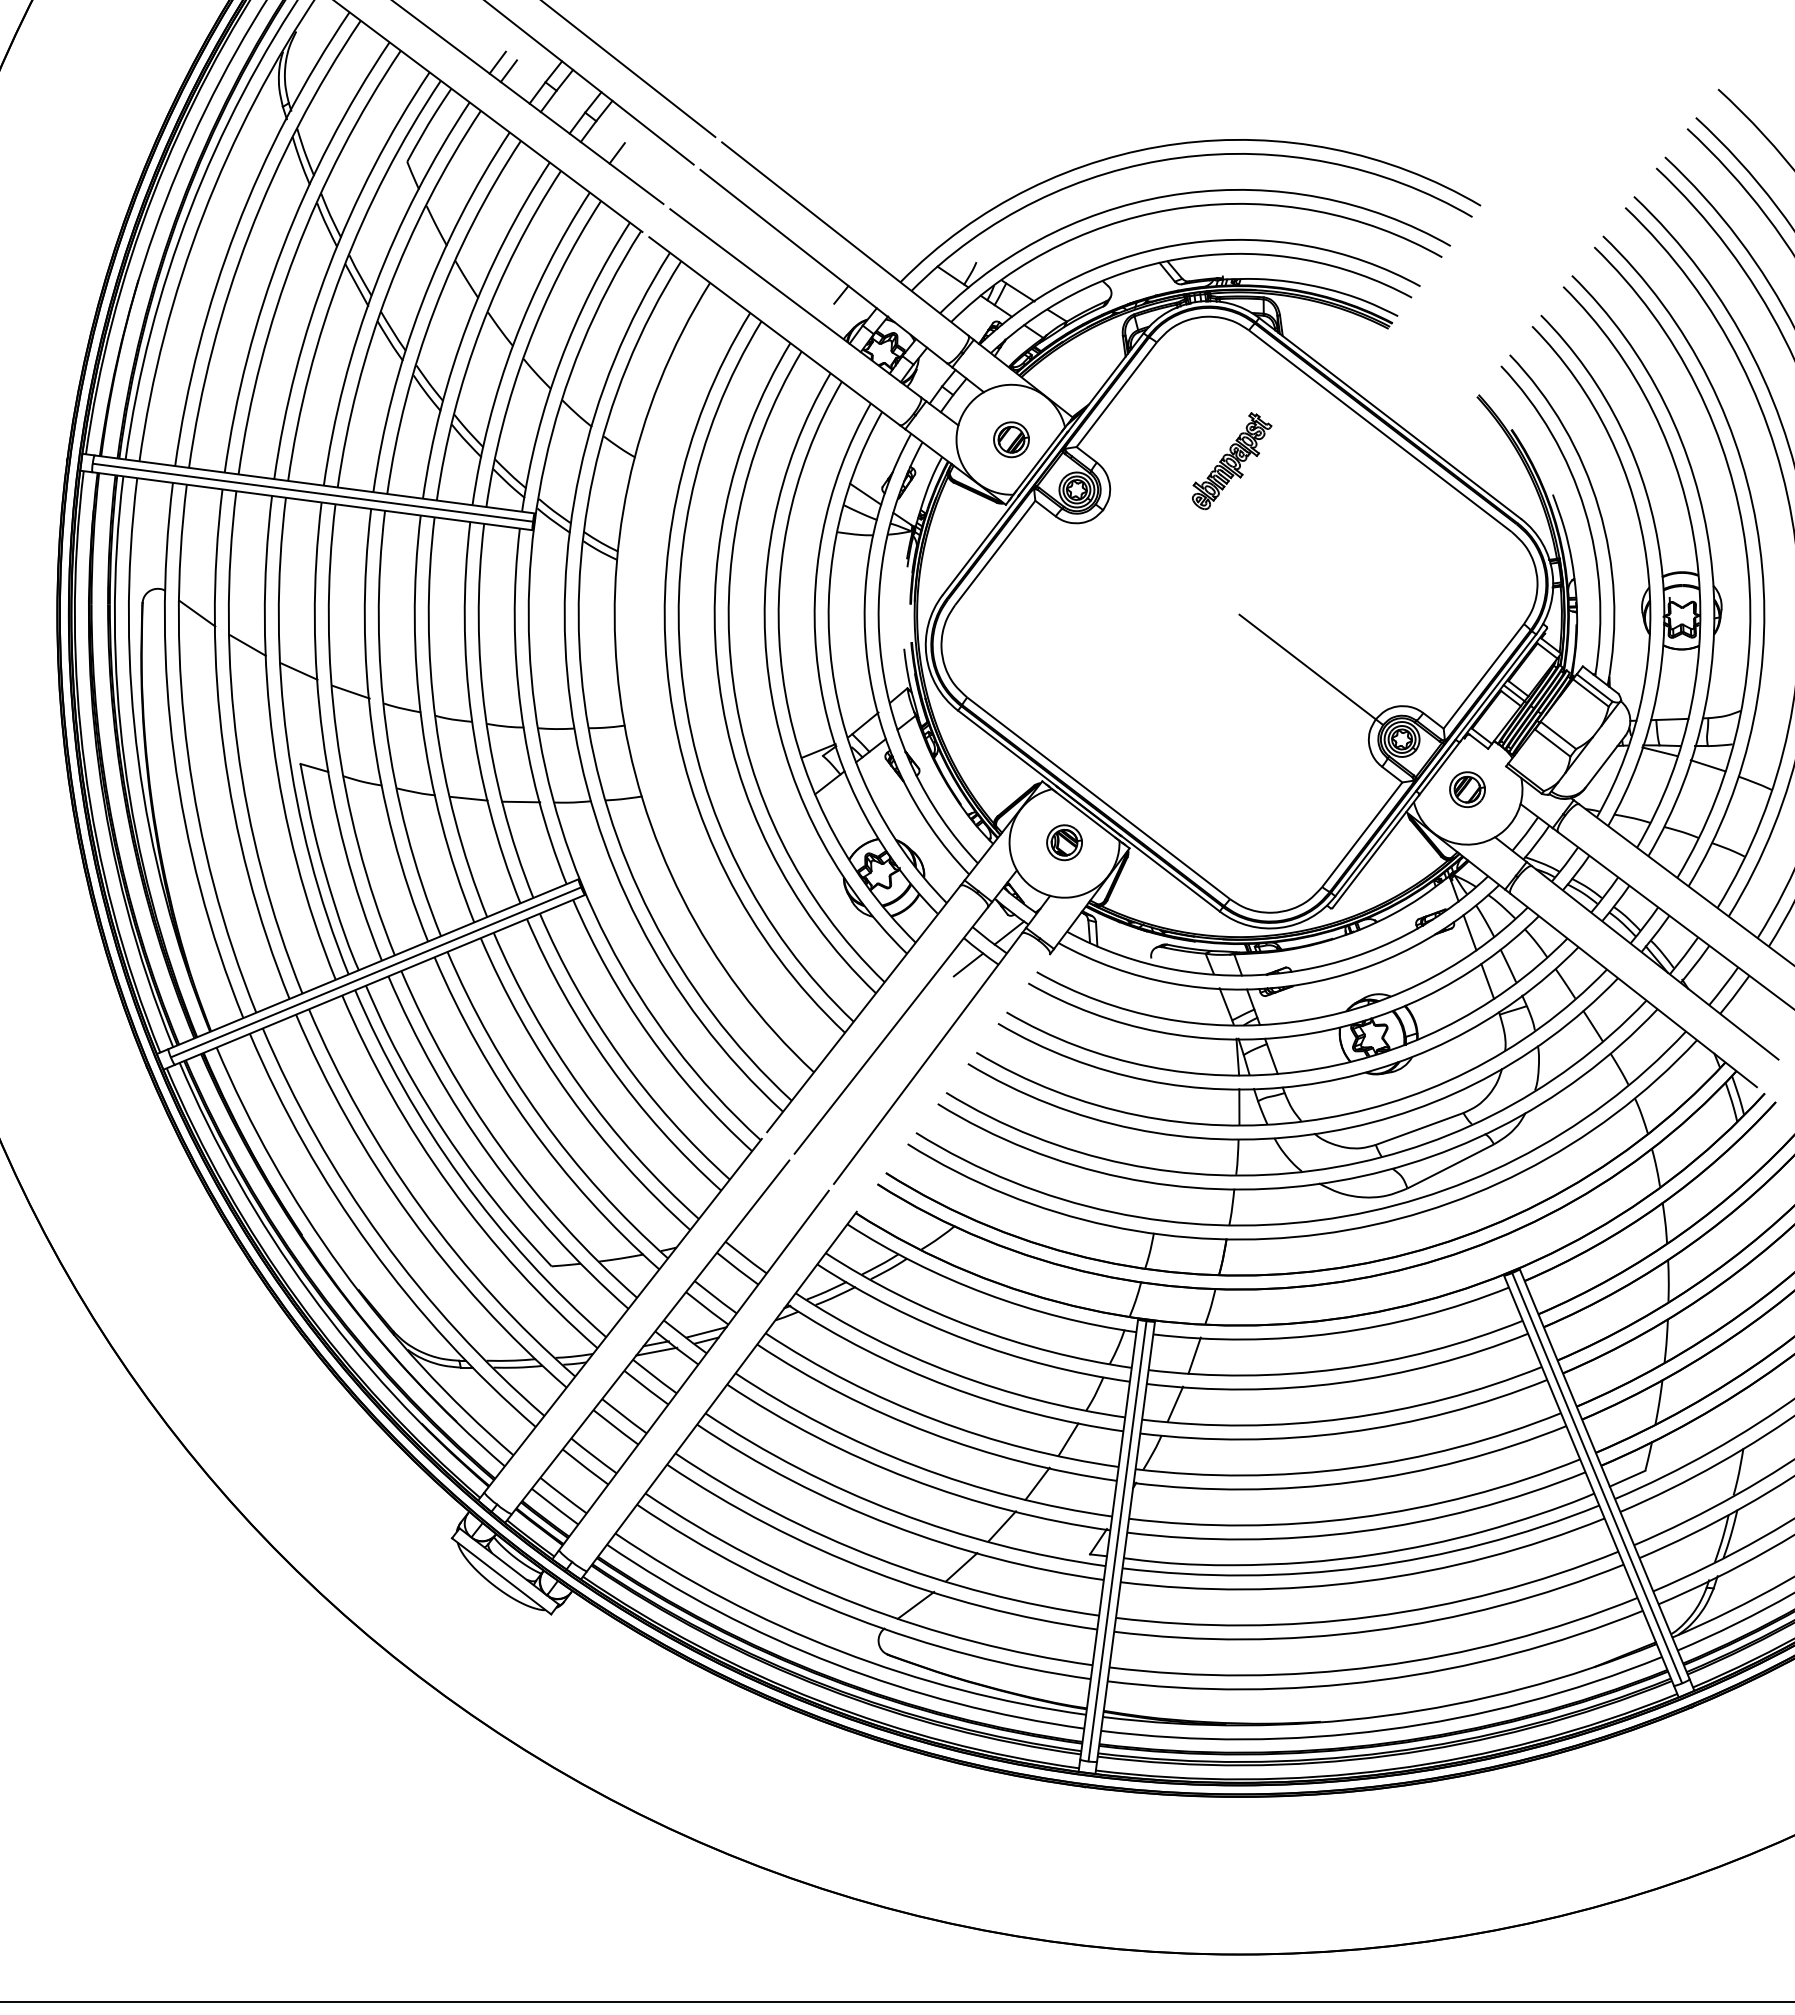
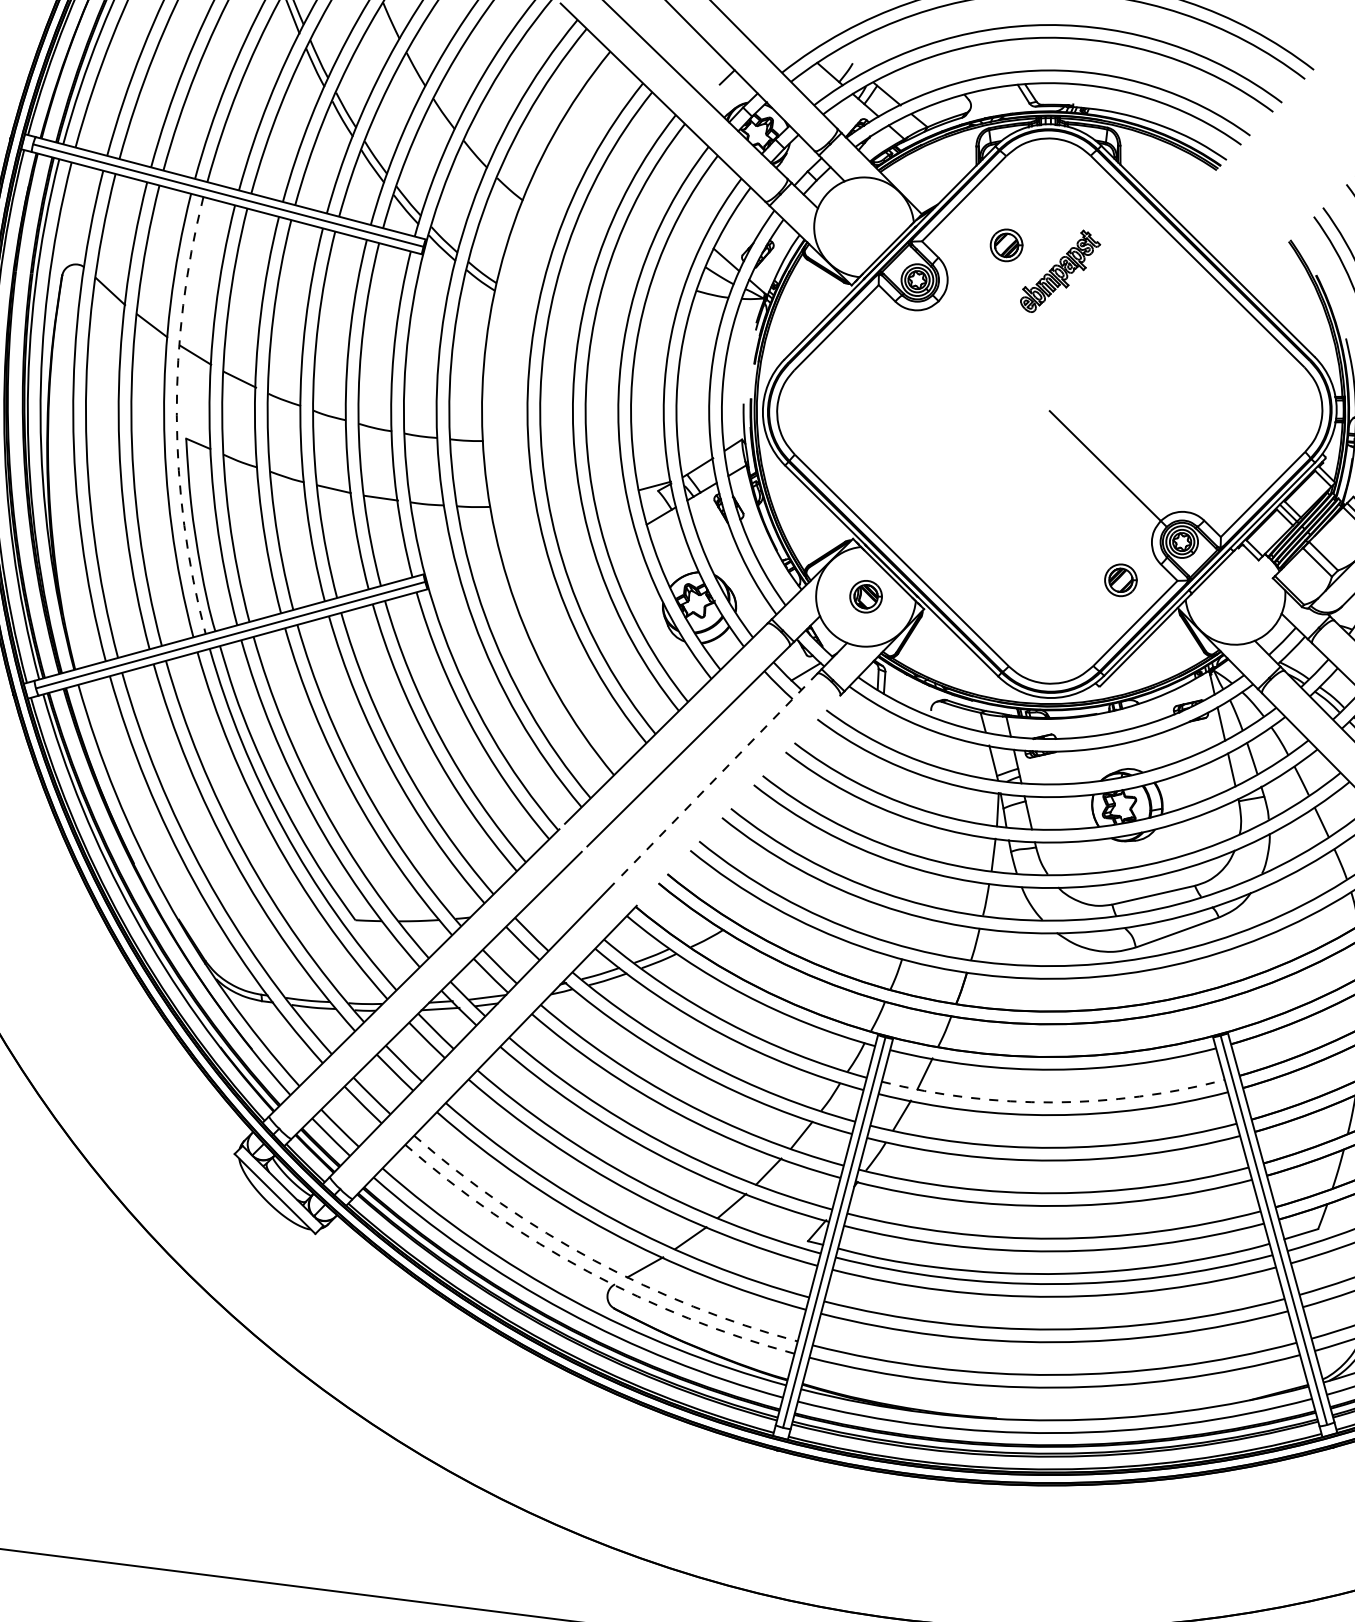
part: (1011, 439) -> (1006, 245), moved
arc: (287, 740) -> (177, 416), solid -> dashed
part: (1467, 789) -> (1120, 580), moved
line: (968, 964) -> (765, 695), removed
line: (928, 1058) -> (718, 775), solid -> dashed
arc: (1338, 1369) -> (1053, 1102), solid -> dashed
arc: (859, 1604) -> (594, 1260), solid -> dashed
arc: (853, 1617) -> (587, 1271), solid -> dashed

